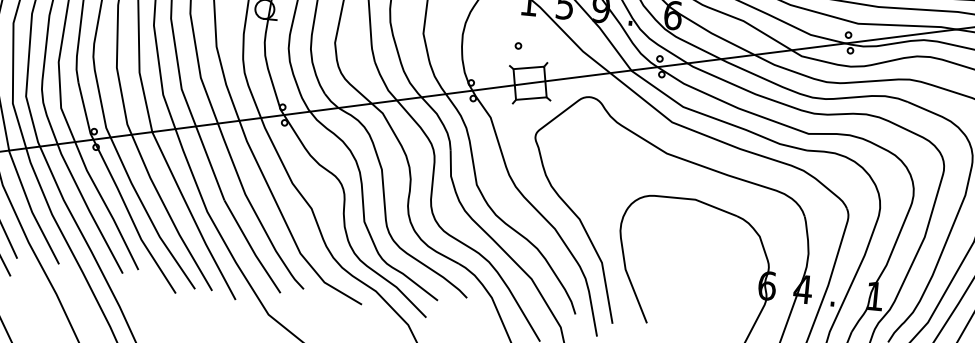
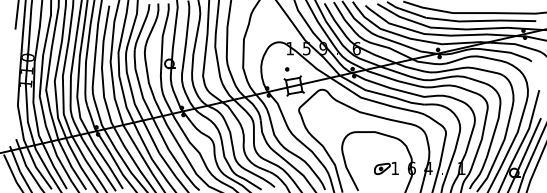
part: (712, 280) -> (386, 168), added

